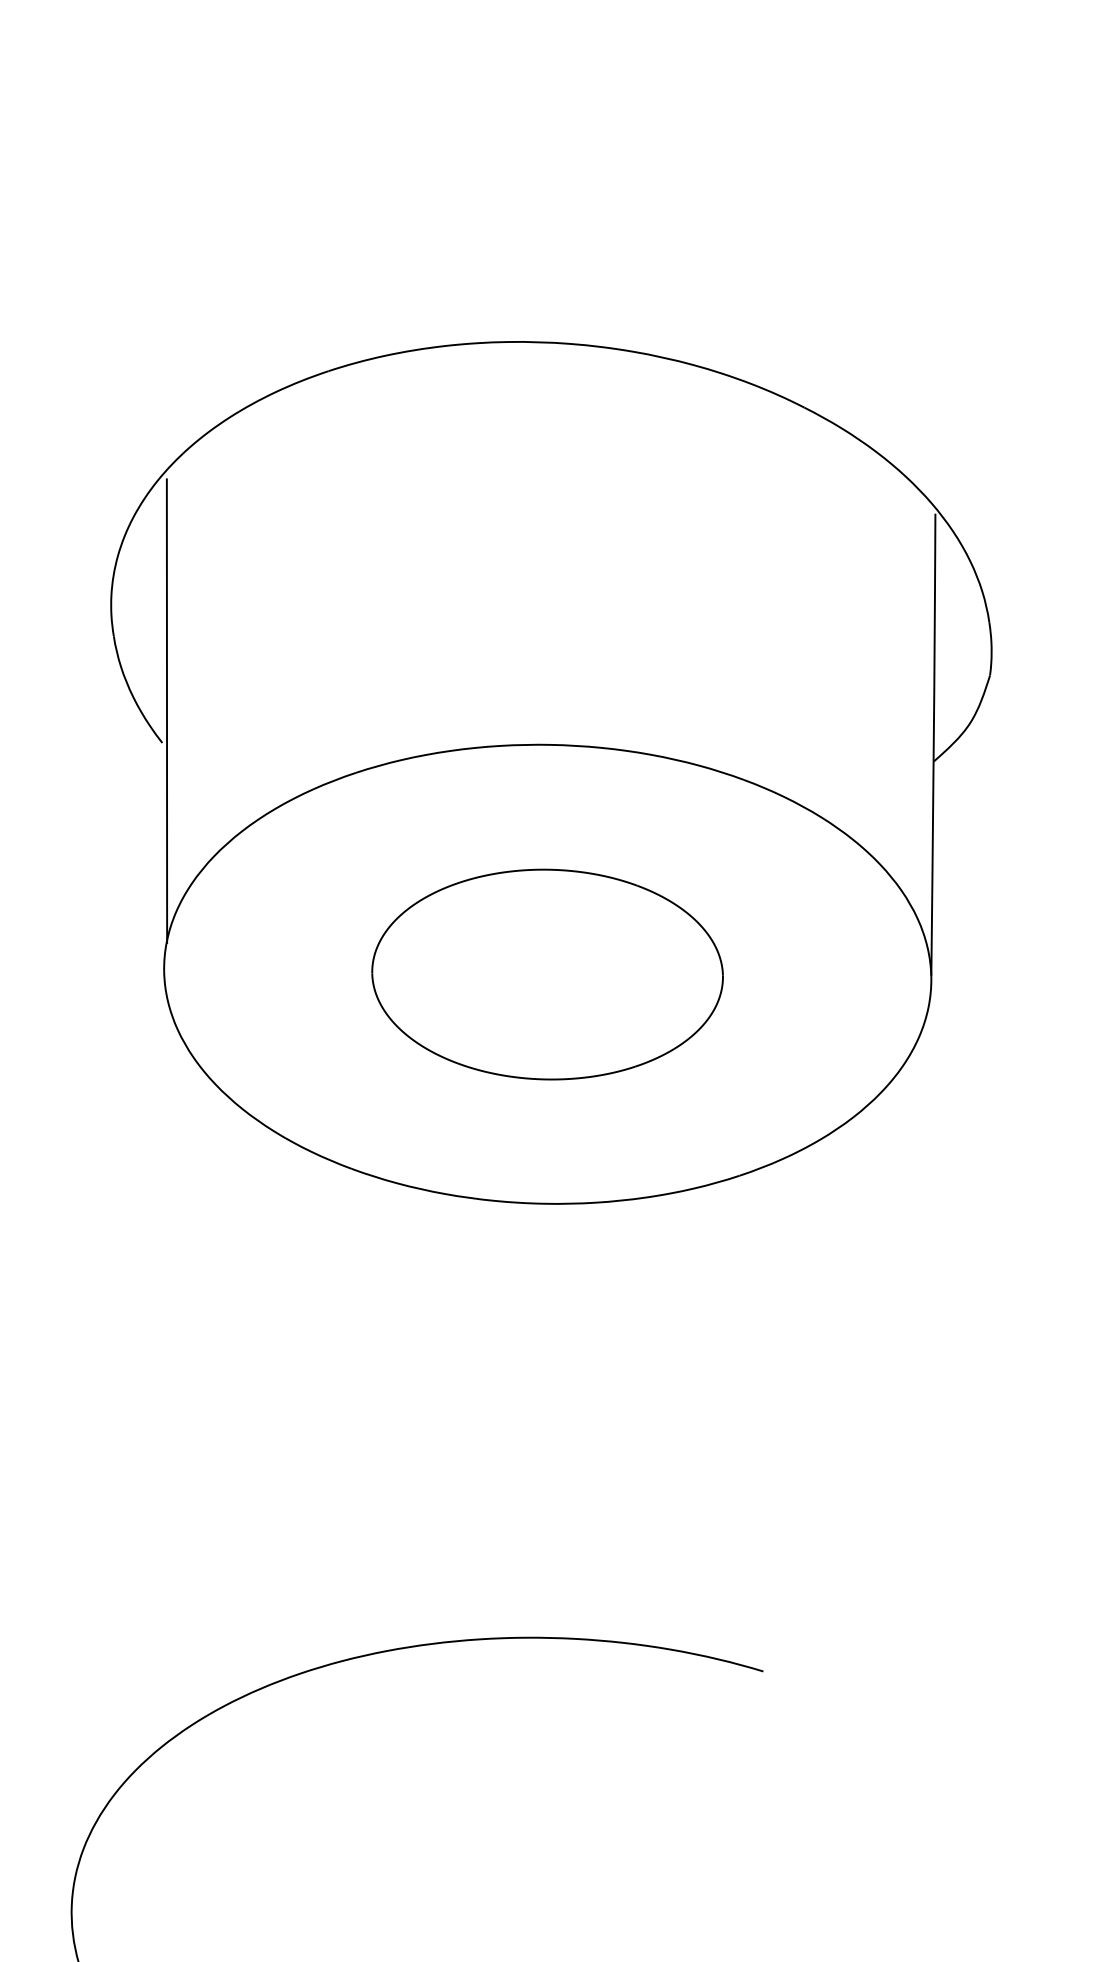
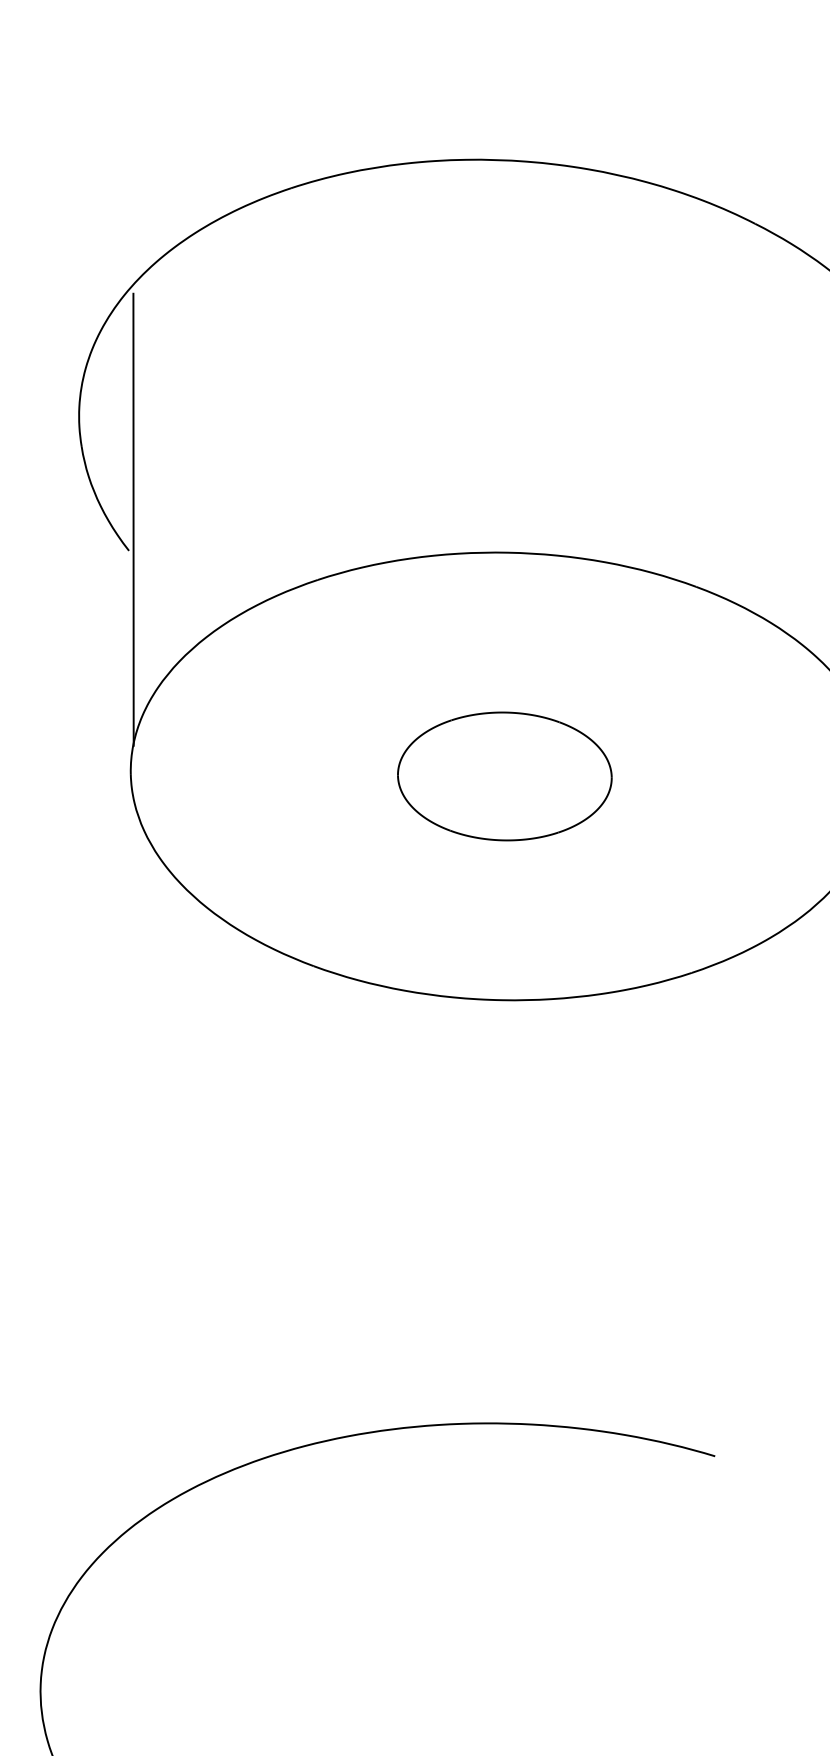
part: (547, 973) -> (504, 775), size x0.62

